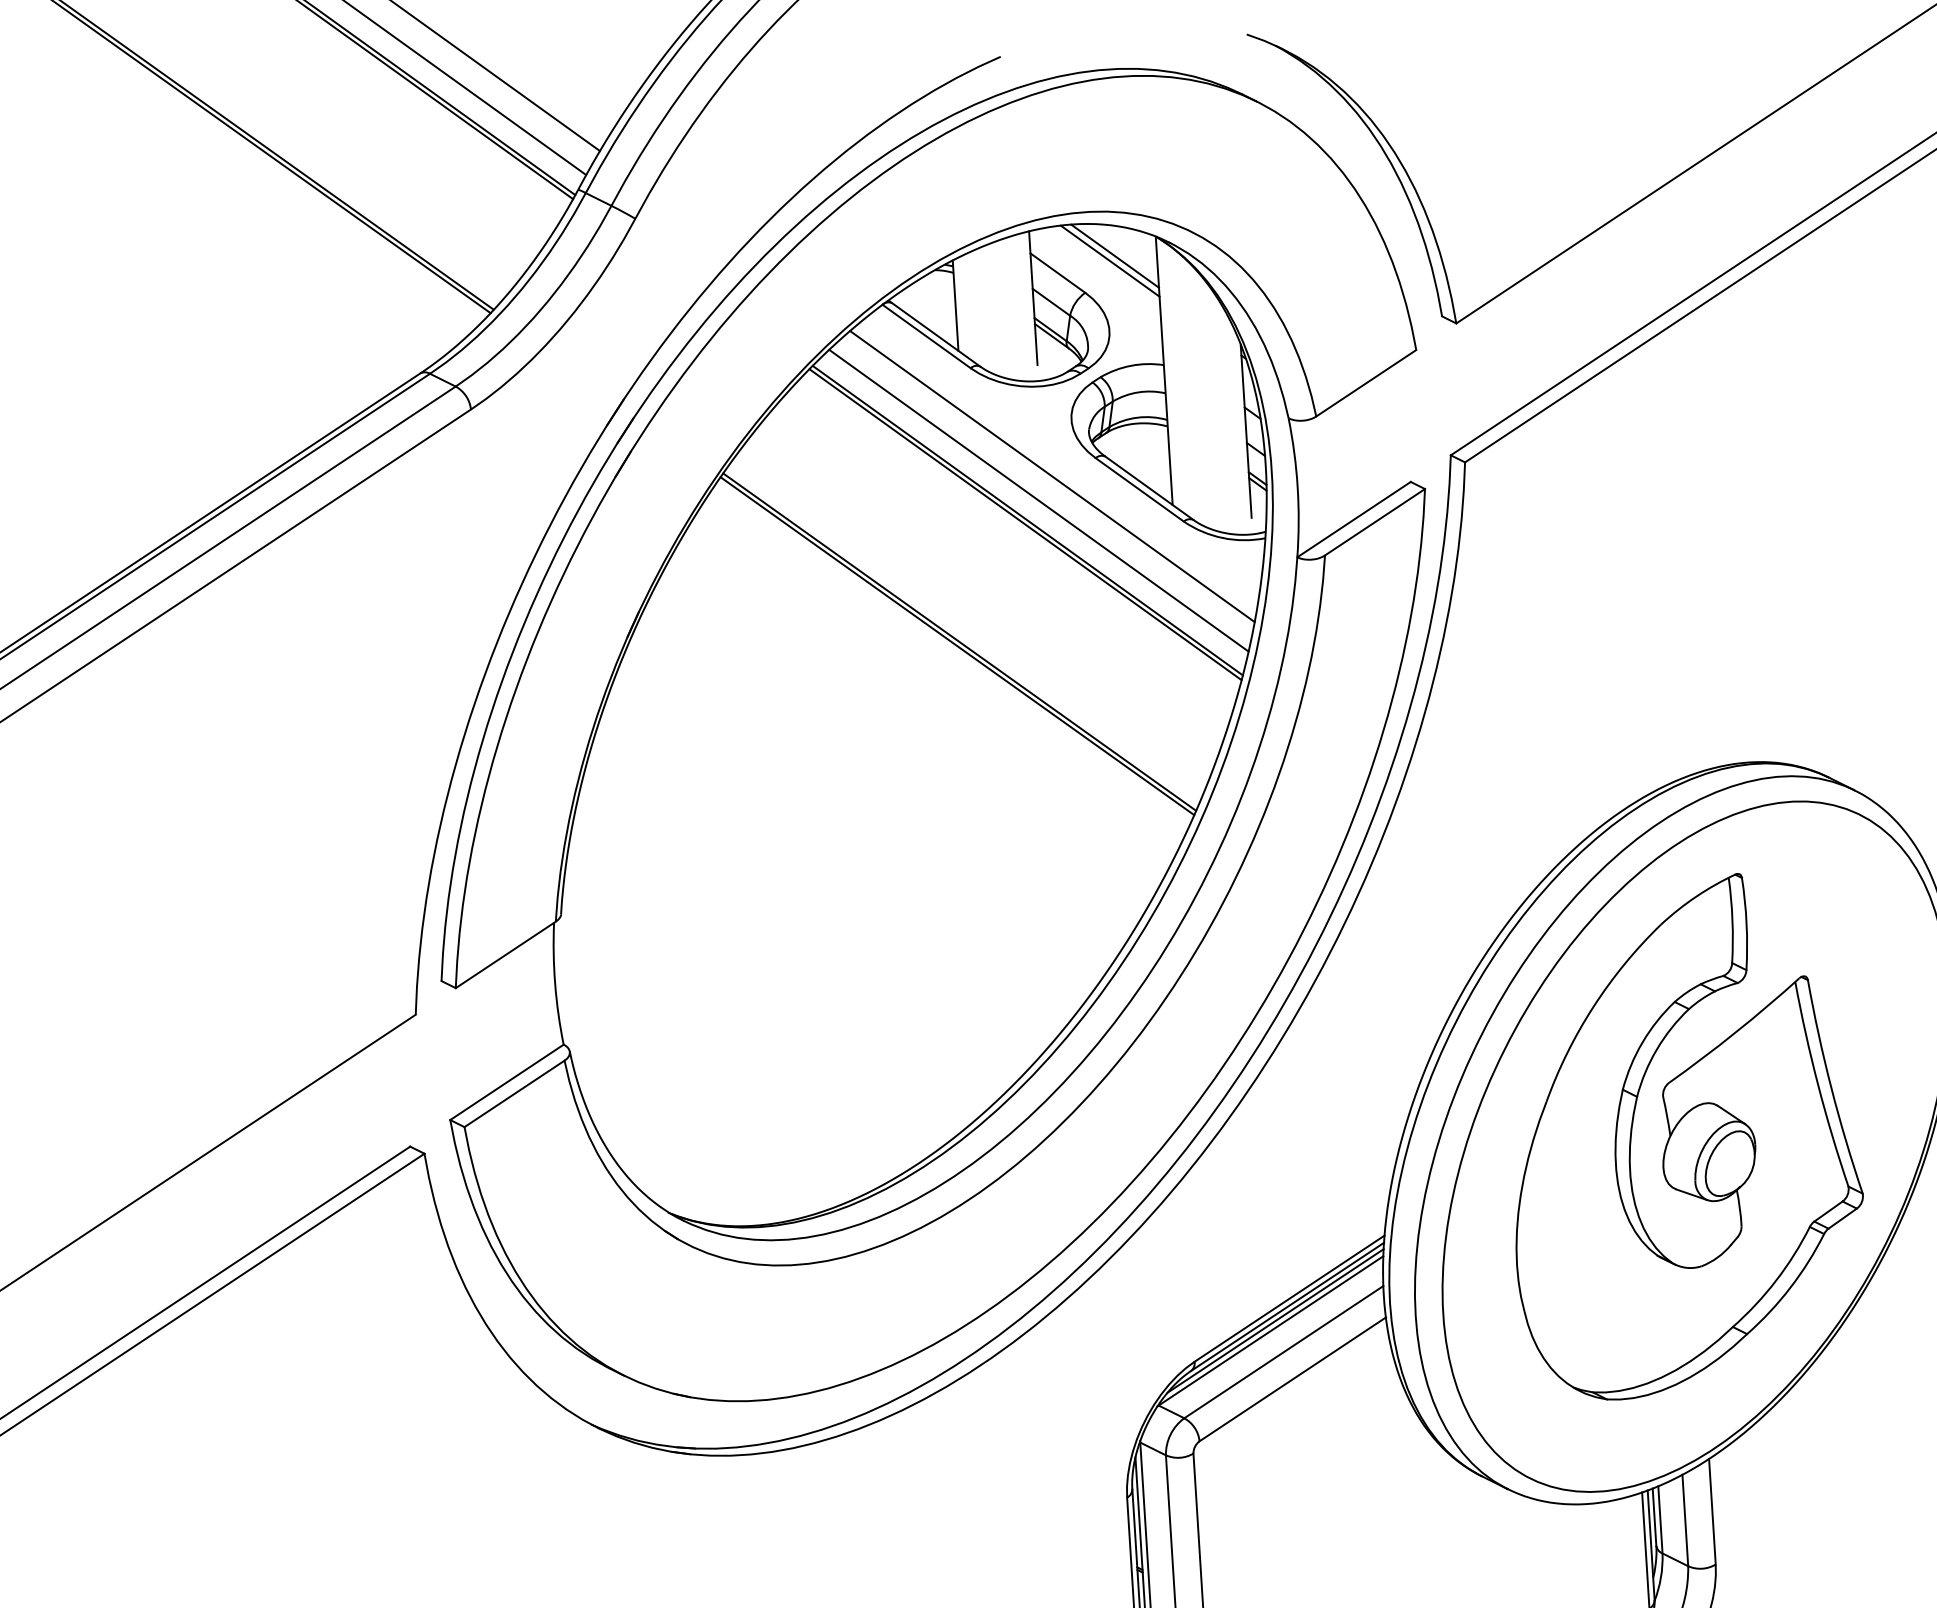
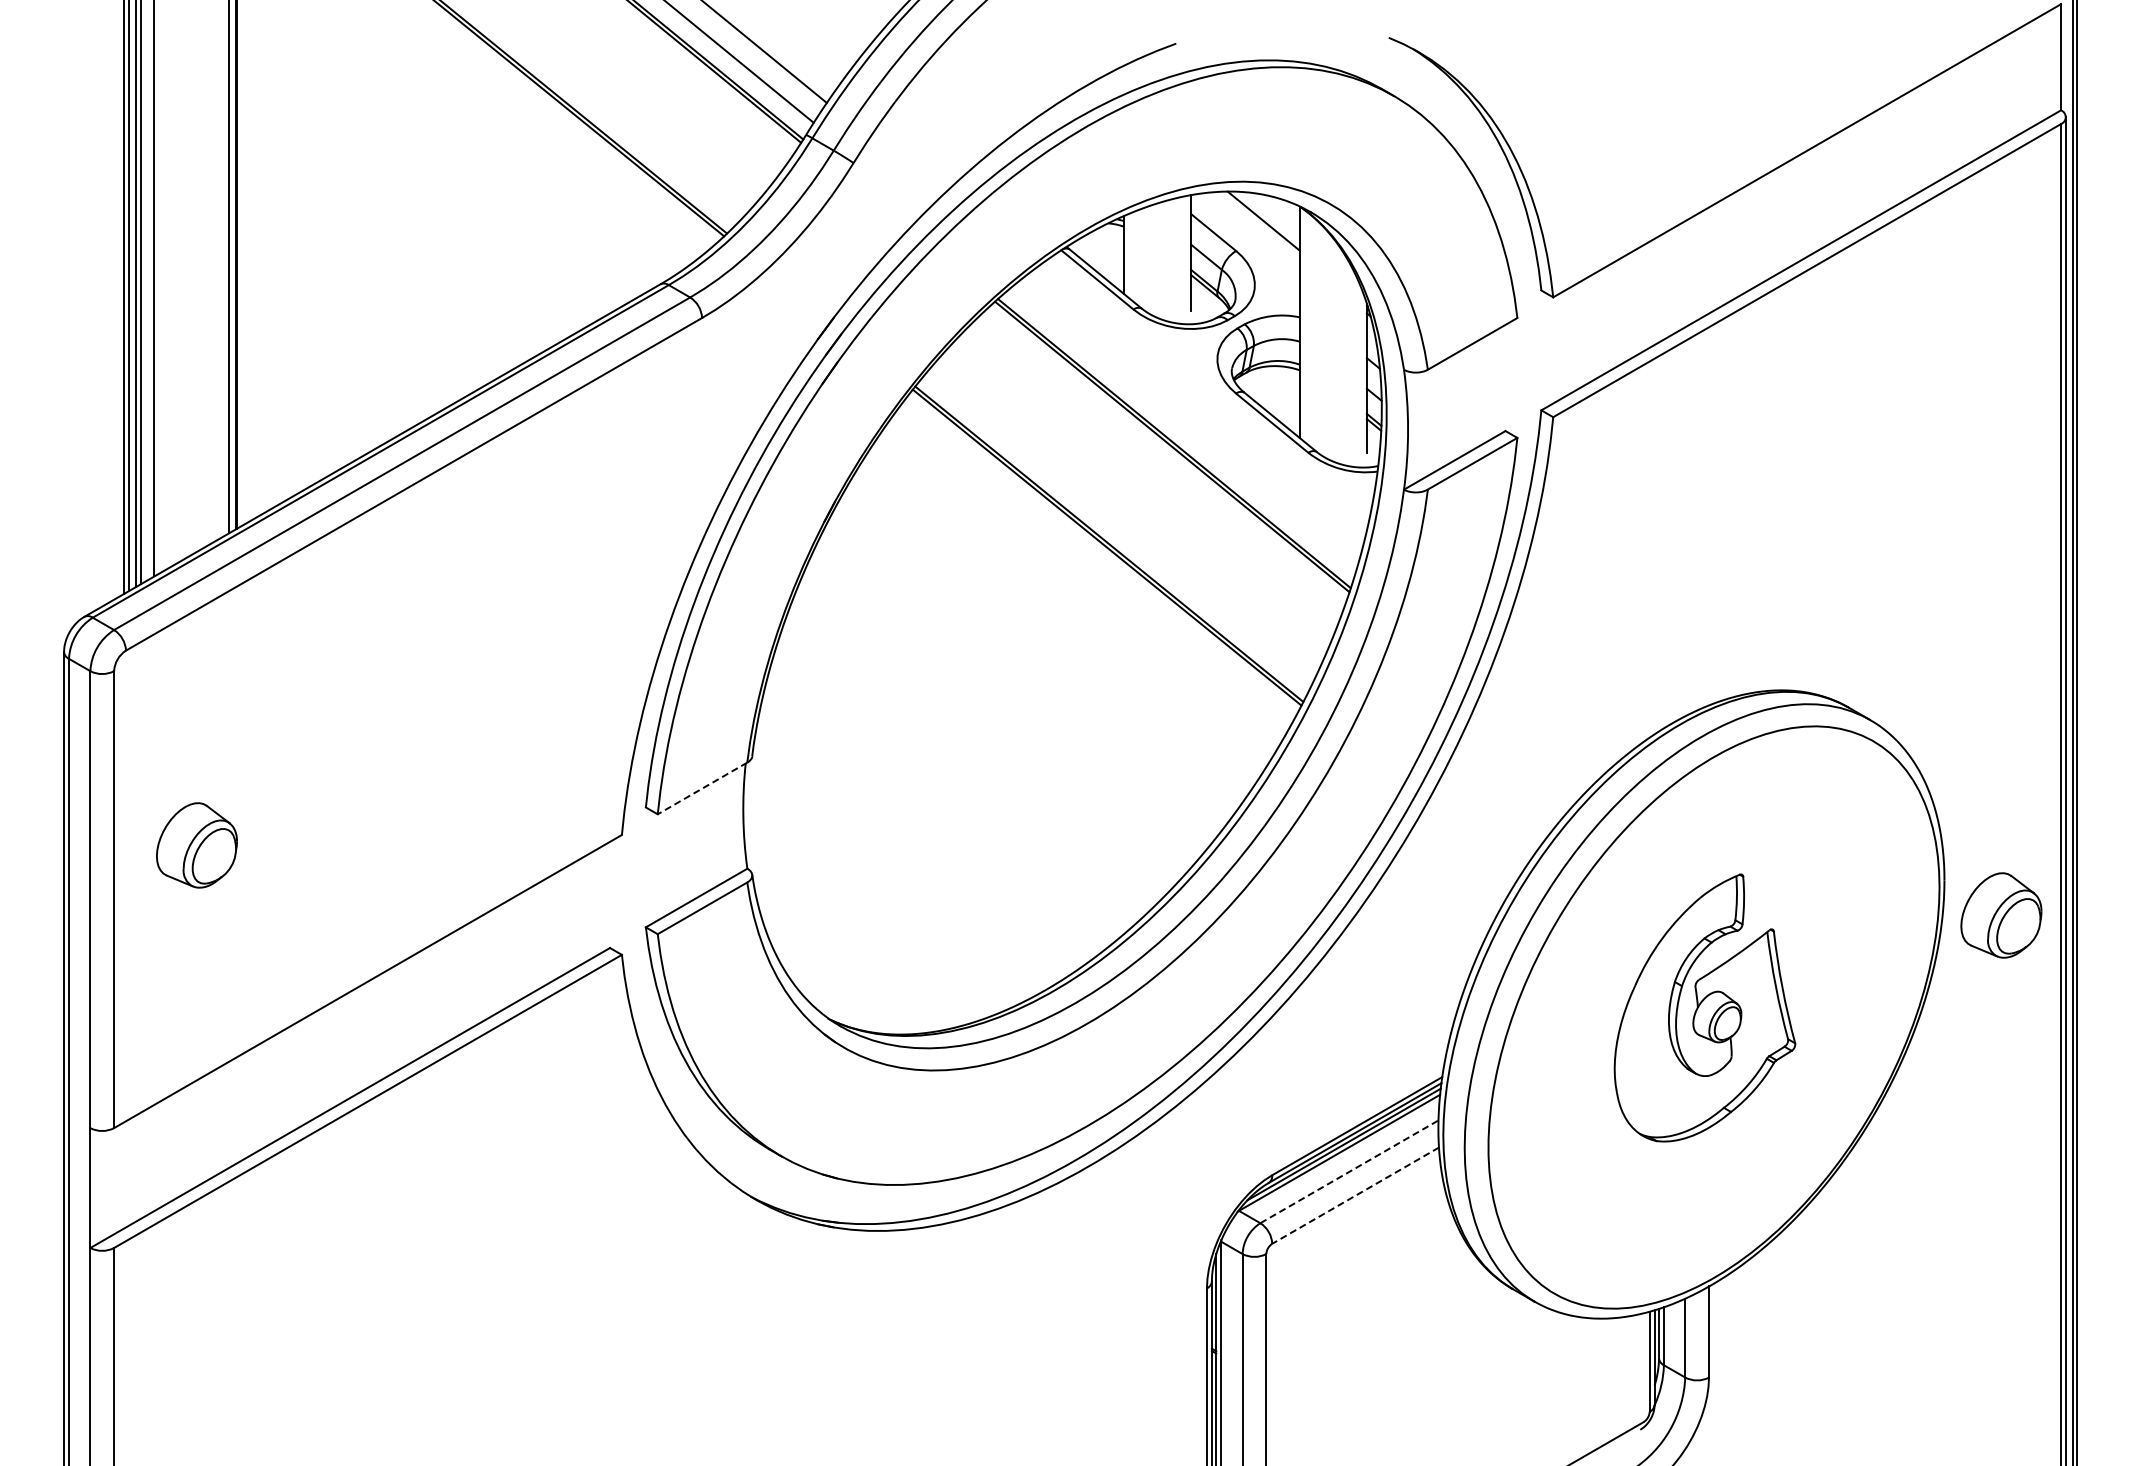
line: (1109, 260) -> (1258, 224), removed
line: (1051, 477) -> (1197, 407), removed
line: (1039, 501) -> (1185, 427), removed
line: (505, 954) -> (702, 788), solid -> dashed
part: (1683, 1135) -> (1704, 1007), size x0.6
line: (1283, 1351) -> (1349, 1171), solid -> dashed
line: (1292, 1379) -> (1355, 1195), solid -> dashed

